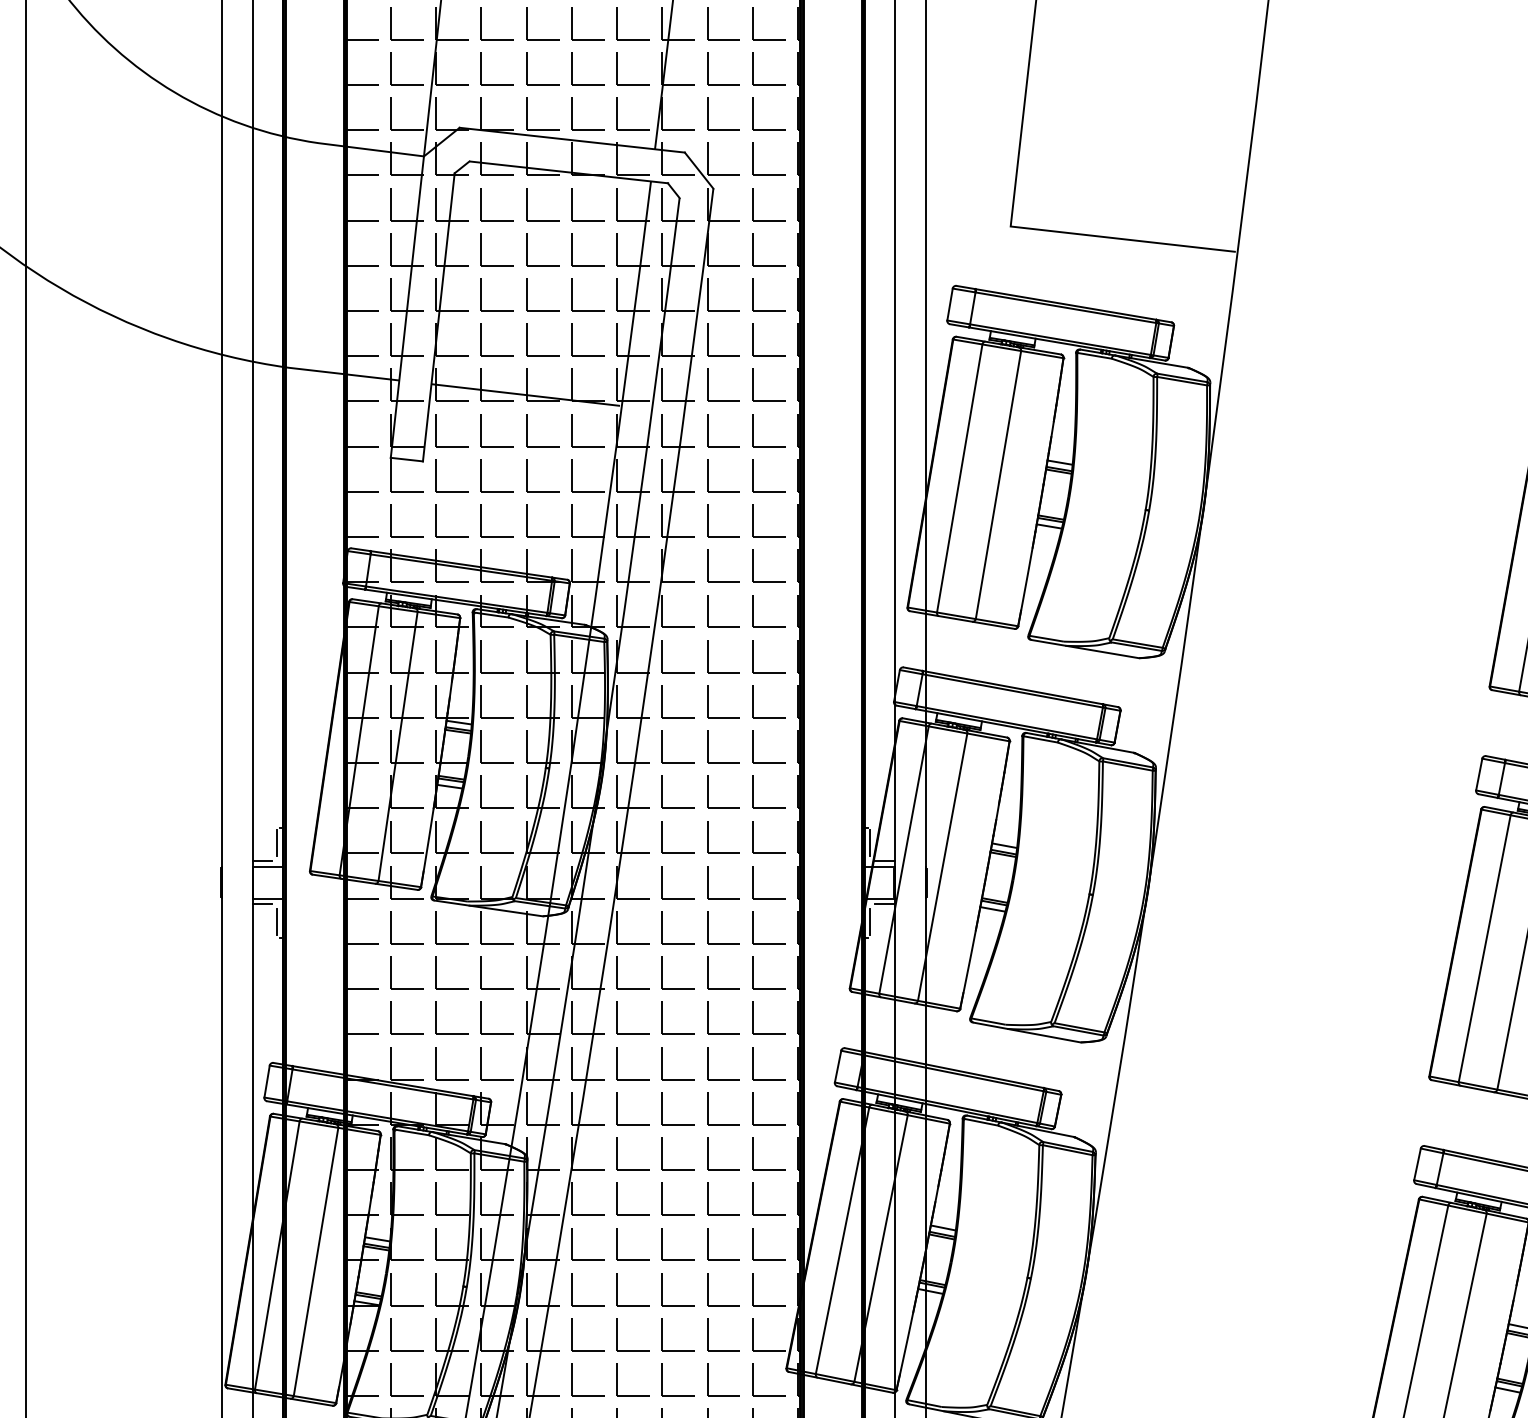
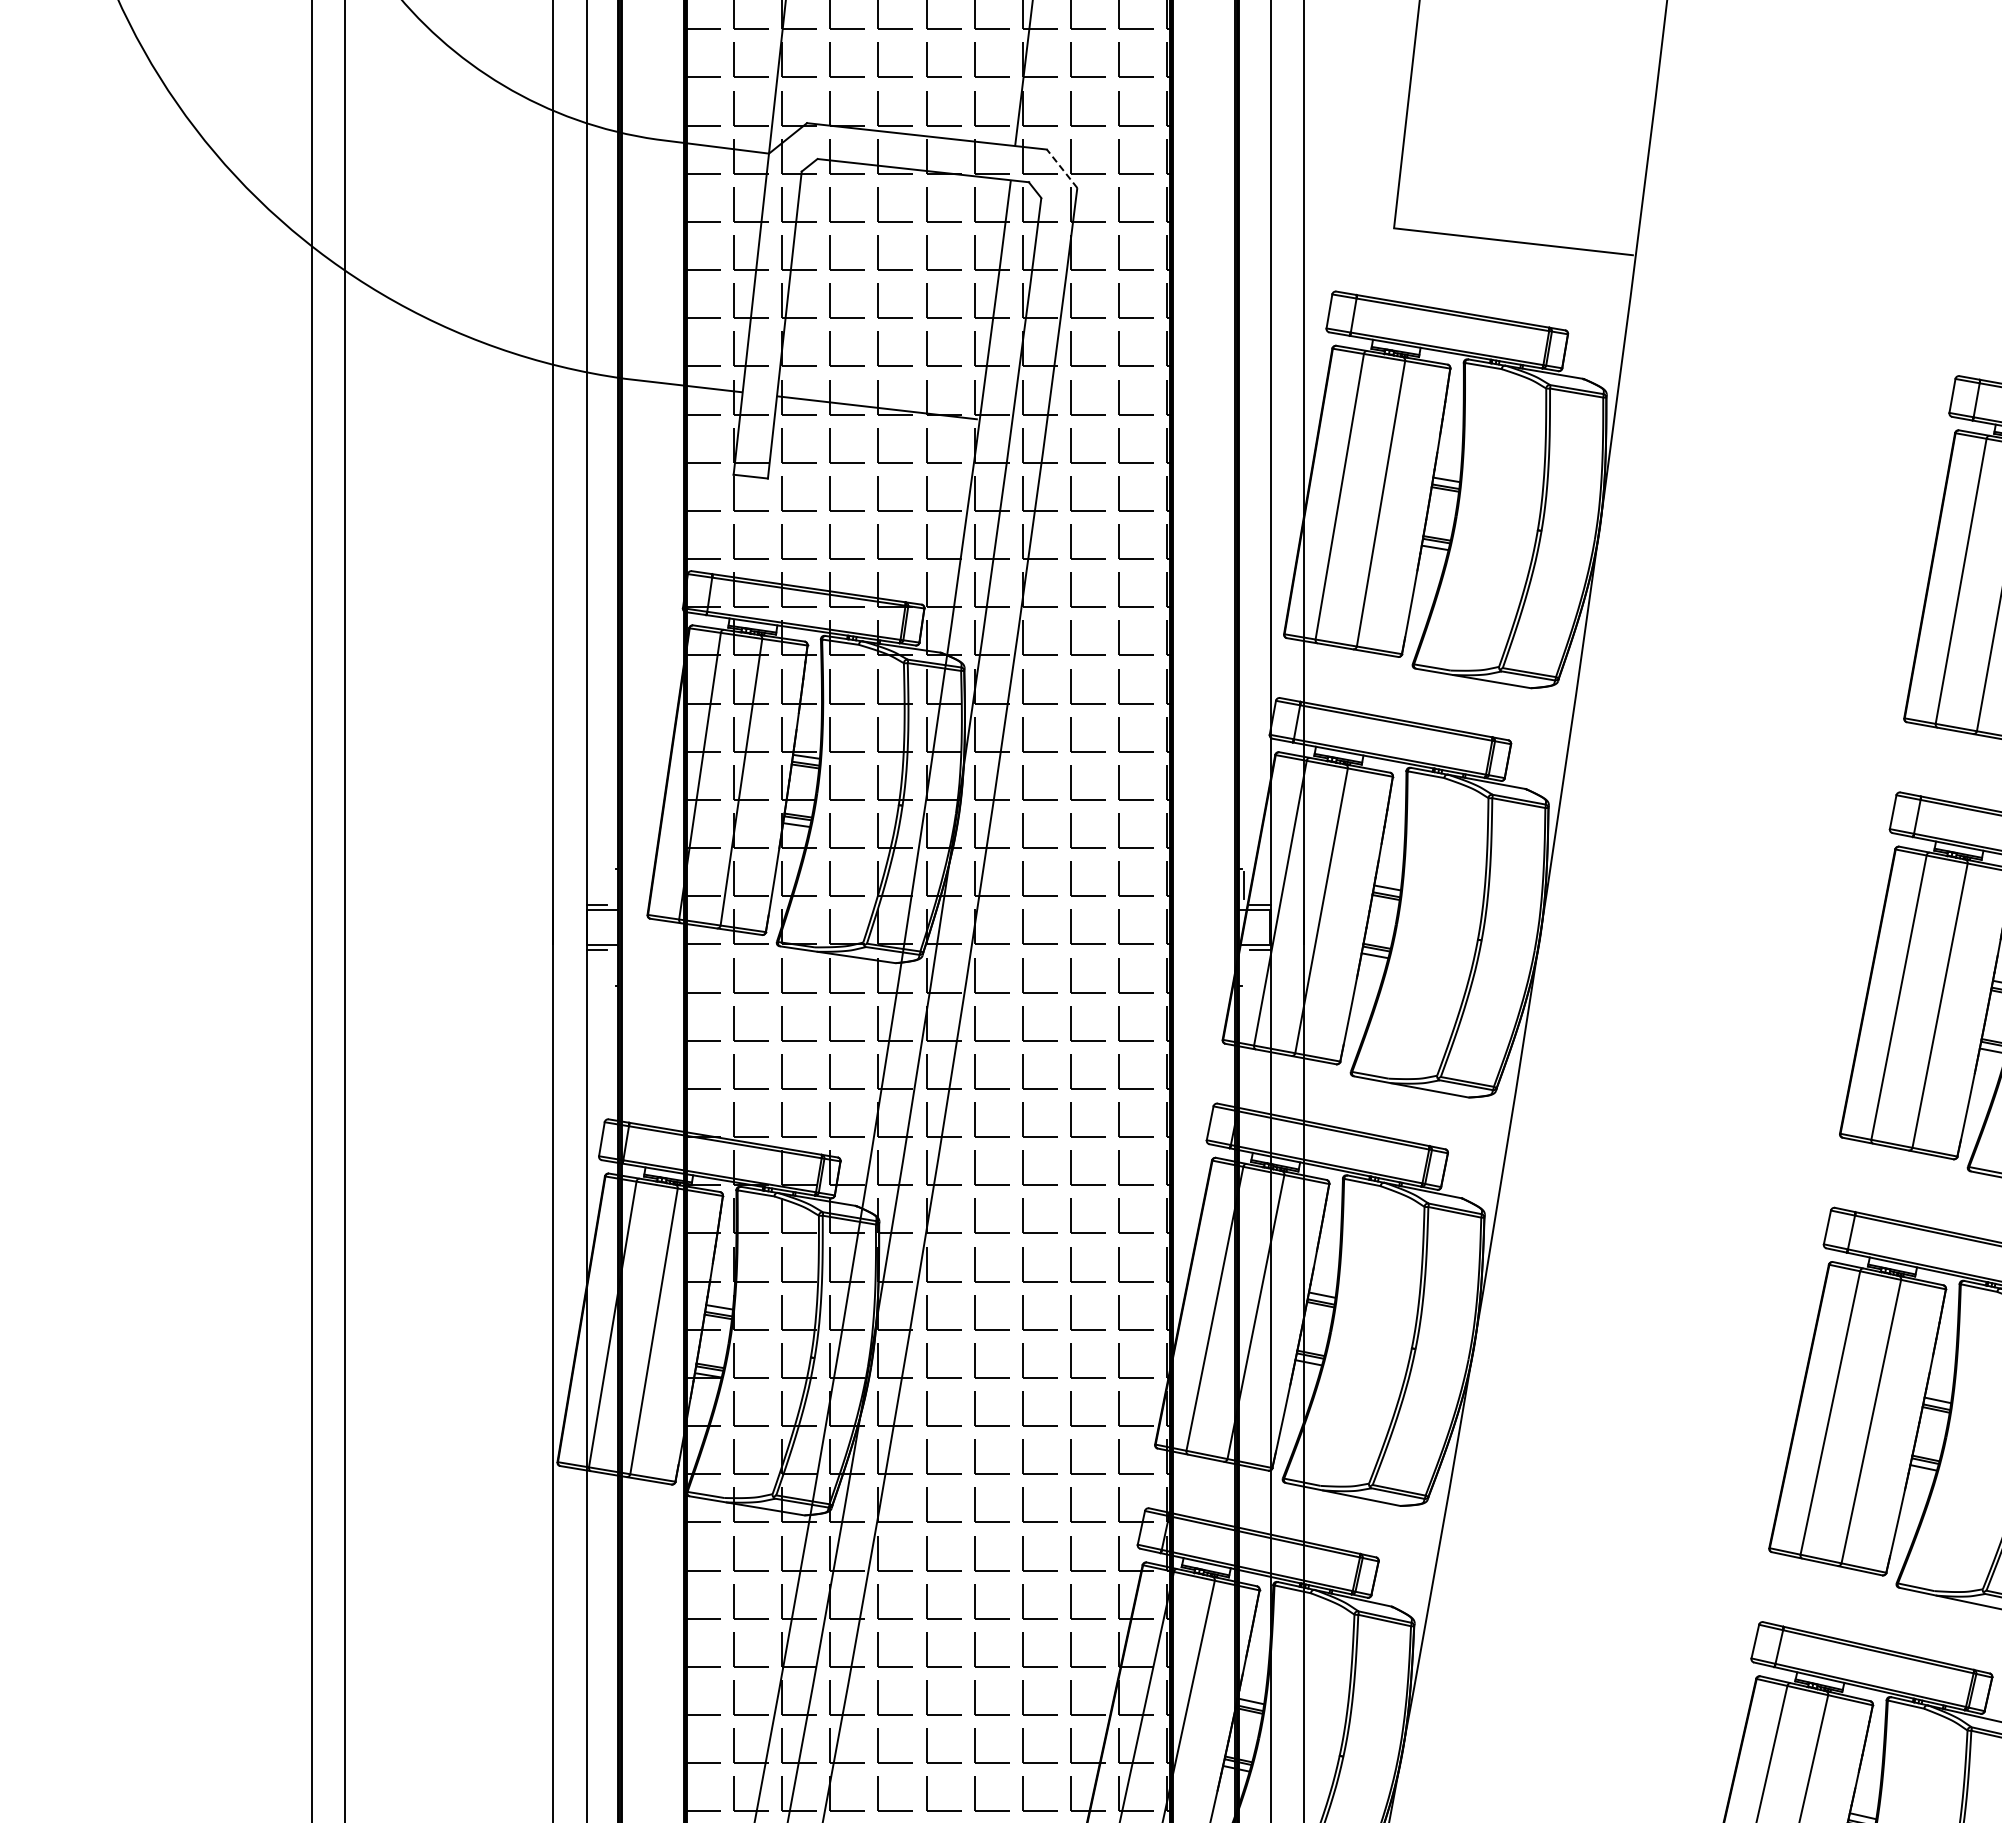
line: (699, 170) -> (1062, 168), solid -> dashed
line: (277, 843) -> (612, 885), removed
line: (277, 922) -> (612, 969), removed
line: (870, 922) -> (1244, 969), removed

